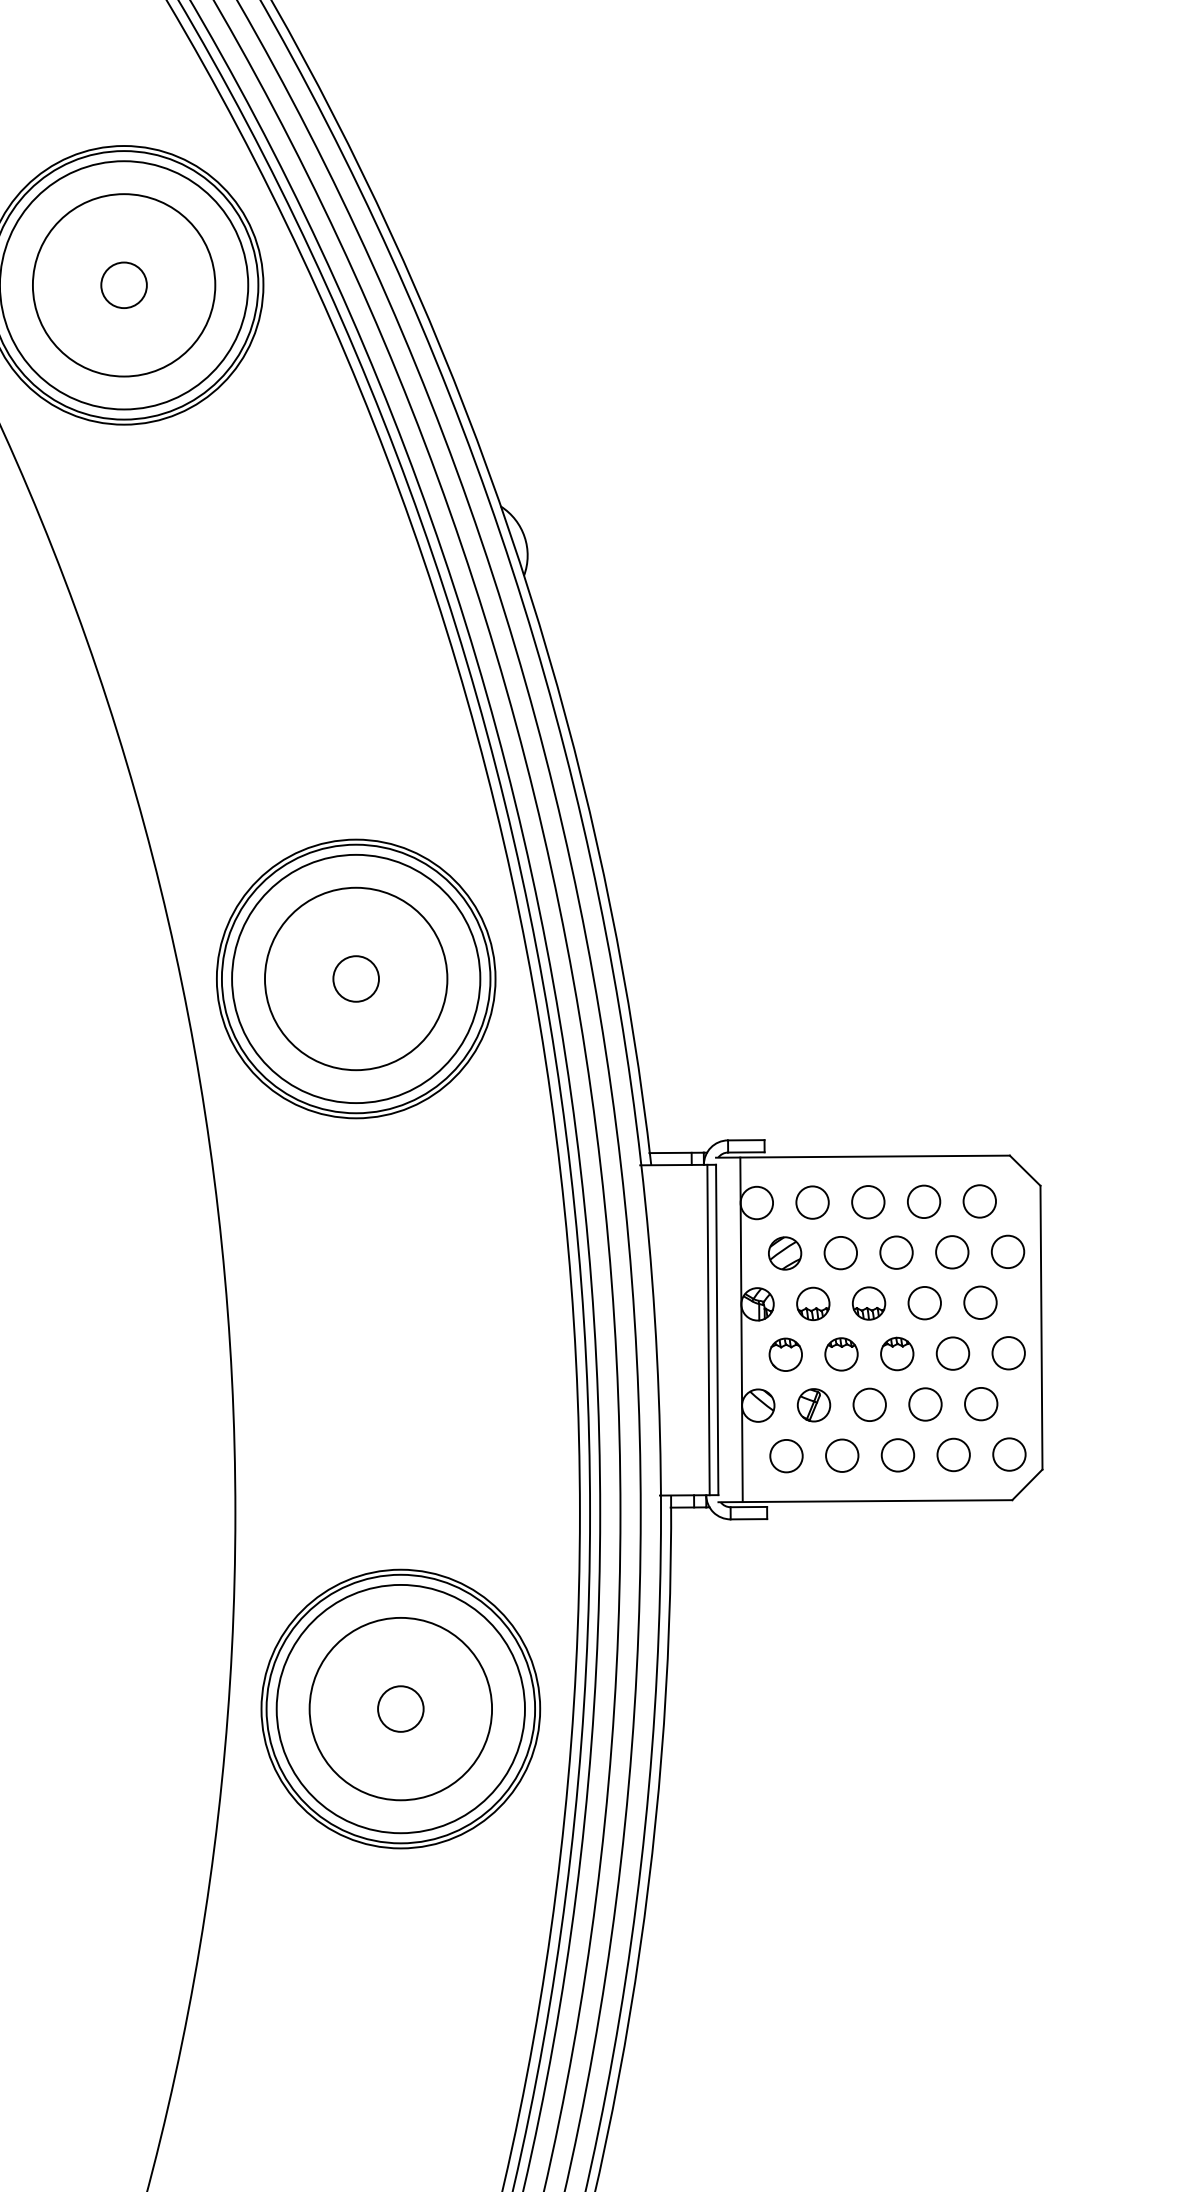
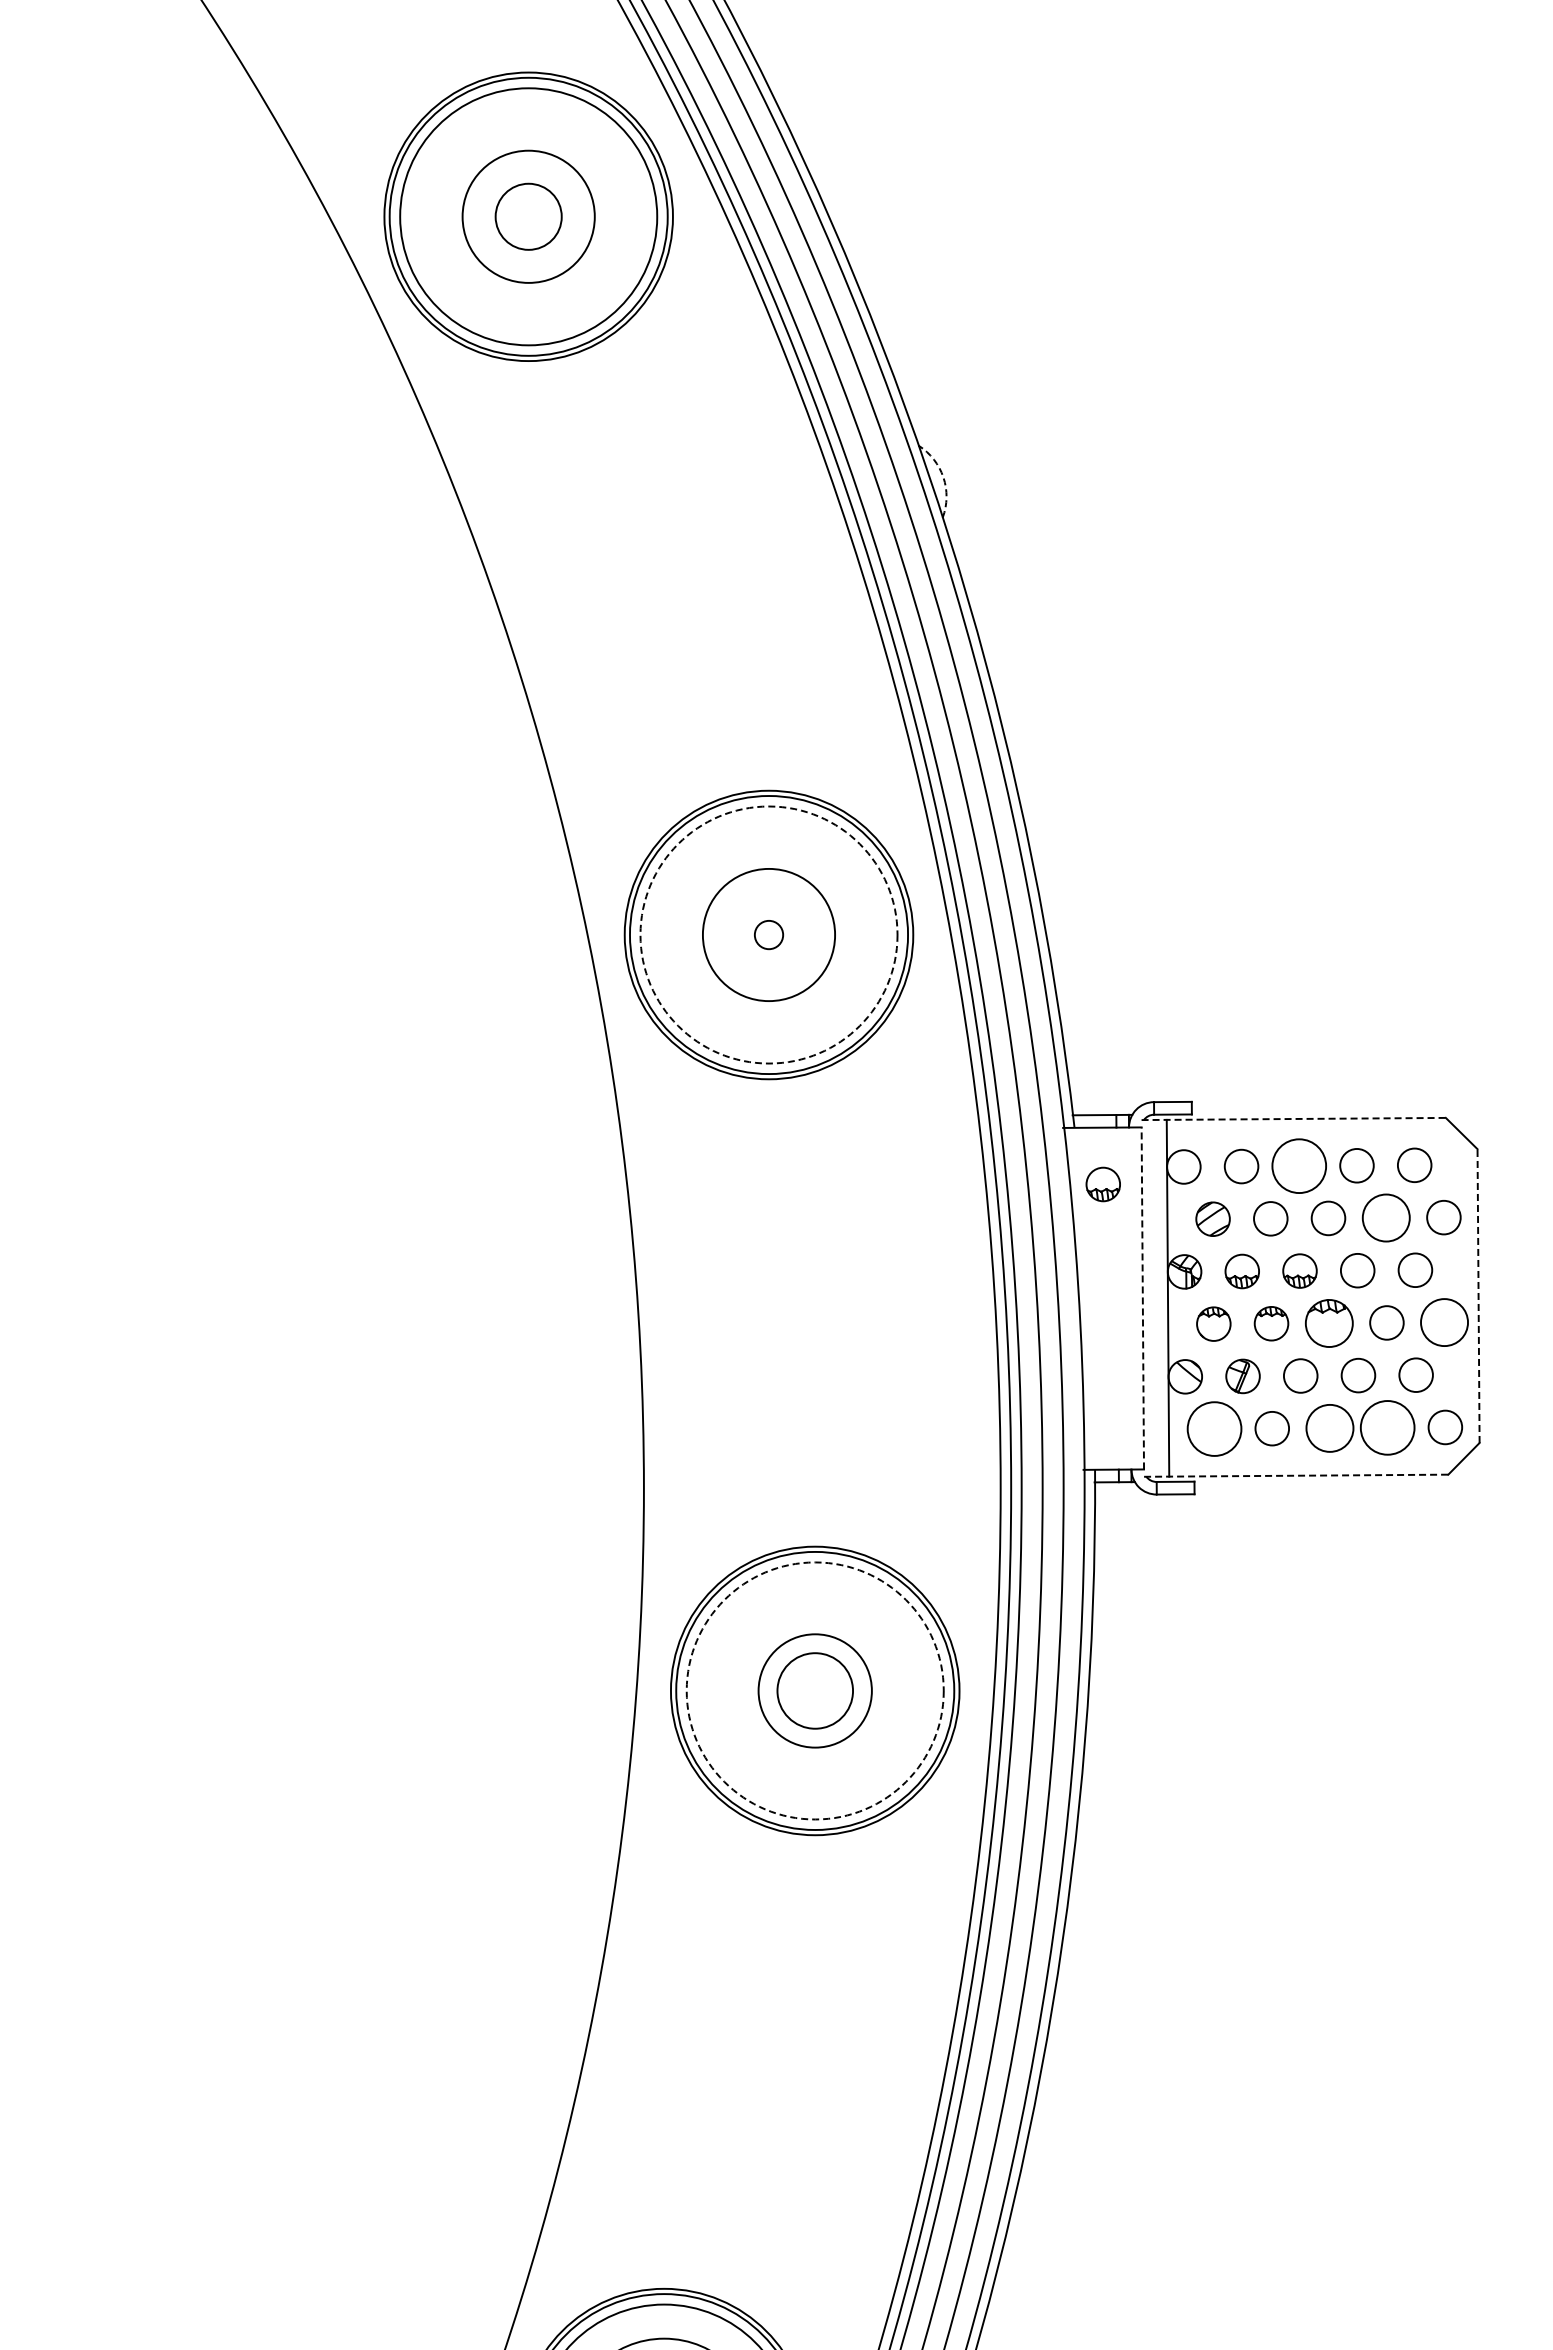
circle: (123, 285) -> (528, 216), size x0.7
circle: (123, 285) -> (528, 216), size x1.4
arc: (524, 537) -> (943, 477), solid -> dashed
circle: (355, 978) -> (768, 934), size x0.6
circle: (355, 978) -> (768, 934), size x0.7
circle: (355, 978) -> (768, 934), solid -> dashed
line: (863, 1157) -> (1294, 1119), solid -> dashed
circle: (868, 1201) -> (1299, 1165), size x1.6
part: (678, 1219) -> (1102, 1184), added
circle: (951, 1251) -> (1385, 1217), size x1.4
line: (1041, 1328) -> (1478, 1296), solid -> dashed
line: (716, 1329) -> (1142, 1297), solid -> dashed
line: (708, 1330) -> (1133, 1298), removed
part: (896, 1353) -> (1328, 1322), size x1.4
circle: (1008, 1353) -> (1444, 1322), size x1.4
circle: (897, 1454) -> (1329, 1427), size x1.4
circle: (953, 1454) -> (1387, 1427), size x1.6
circle: (786, 1455) -> (1214, 1428), size x1.6
line: (865, 1500) -> (1296, 1475), solid -> dashed
circle: (400, 1708) -> (814, 1690), size x0.6
circle: (400, 1708) -> (814, 1690), size x1.6
circle: (400, 1708) -> (814, 1690), solid -> dashed

